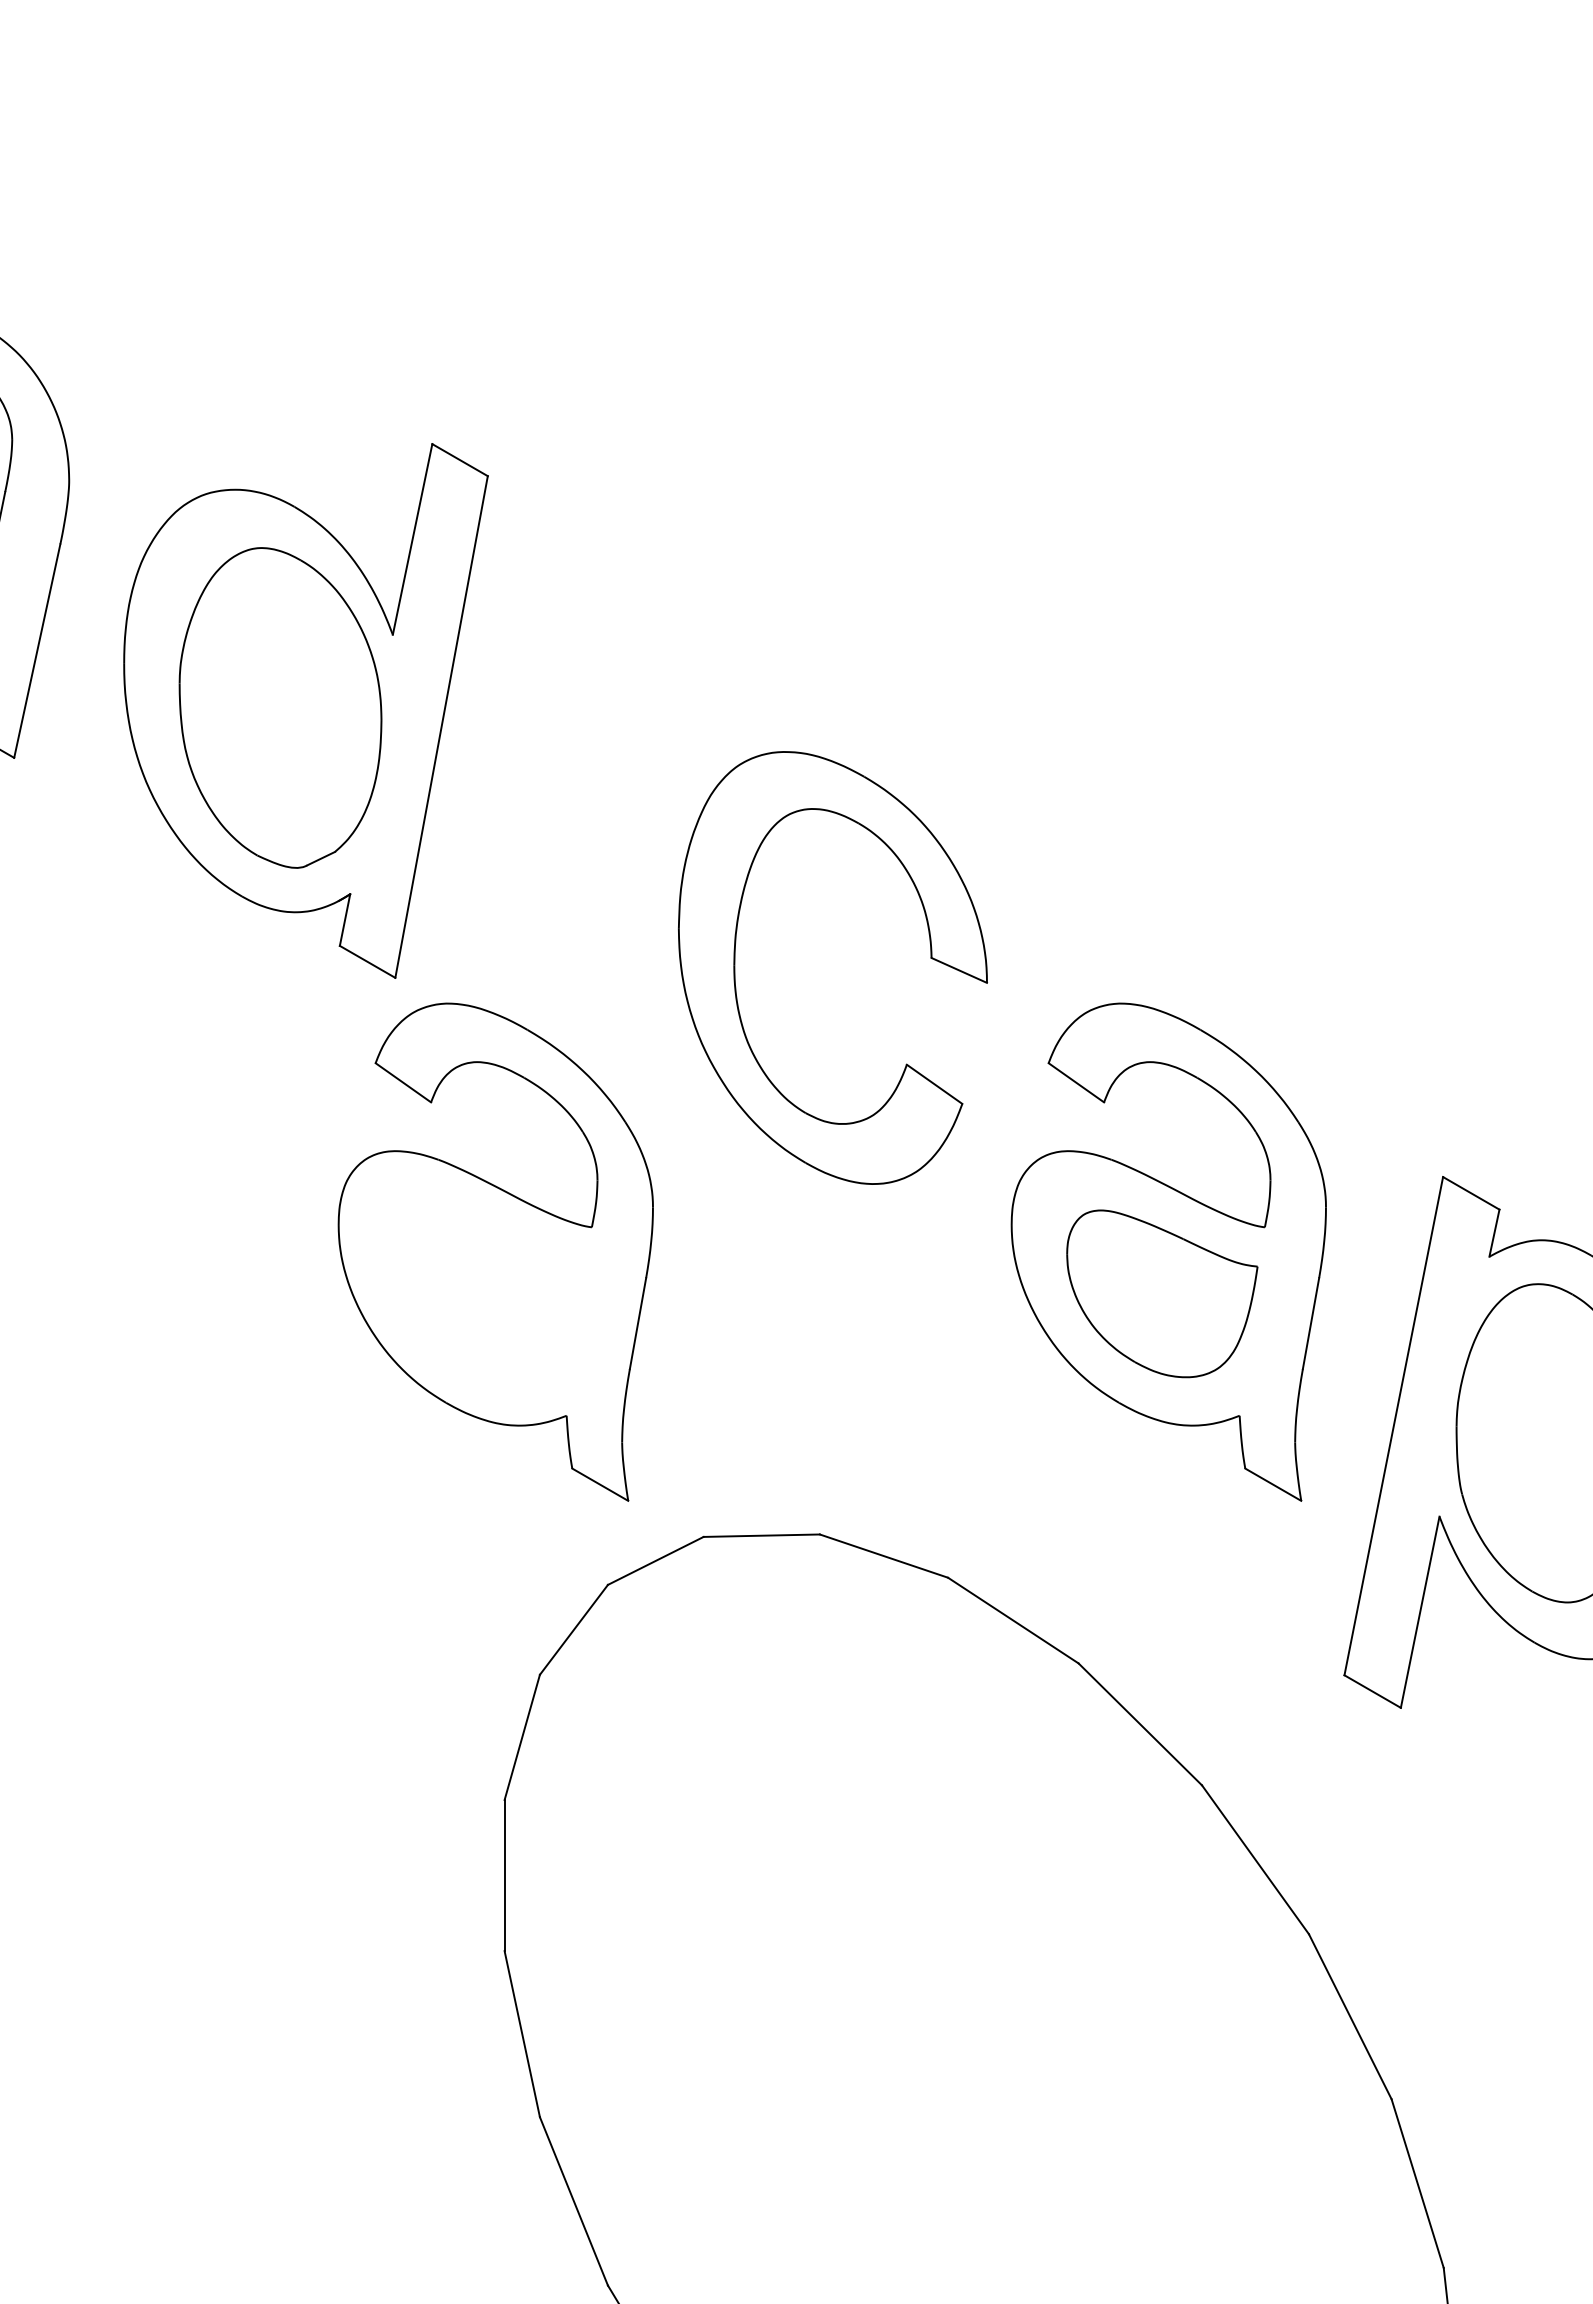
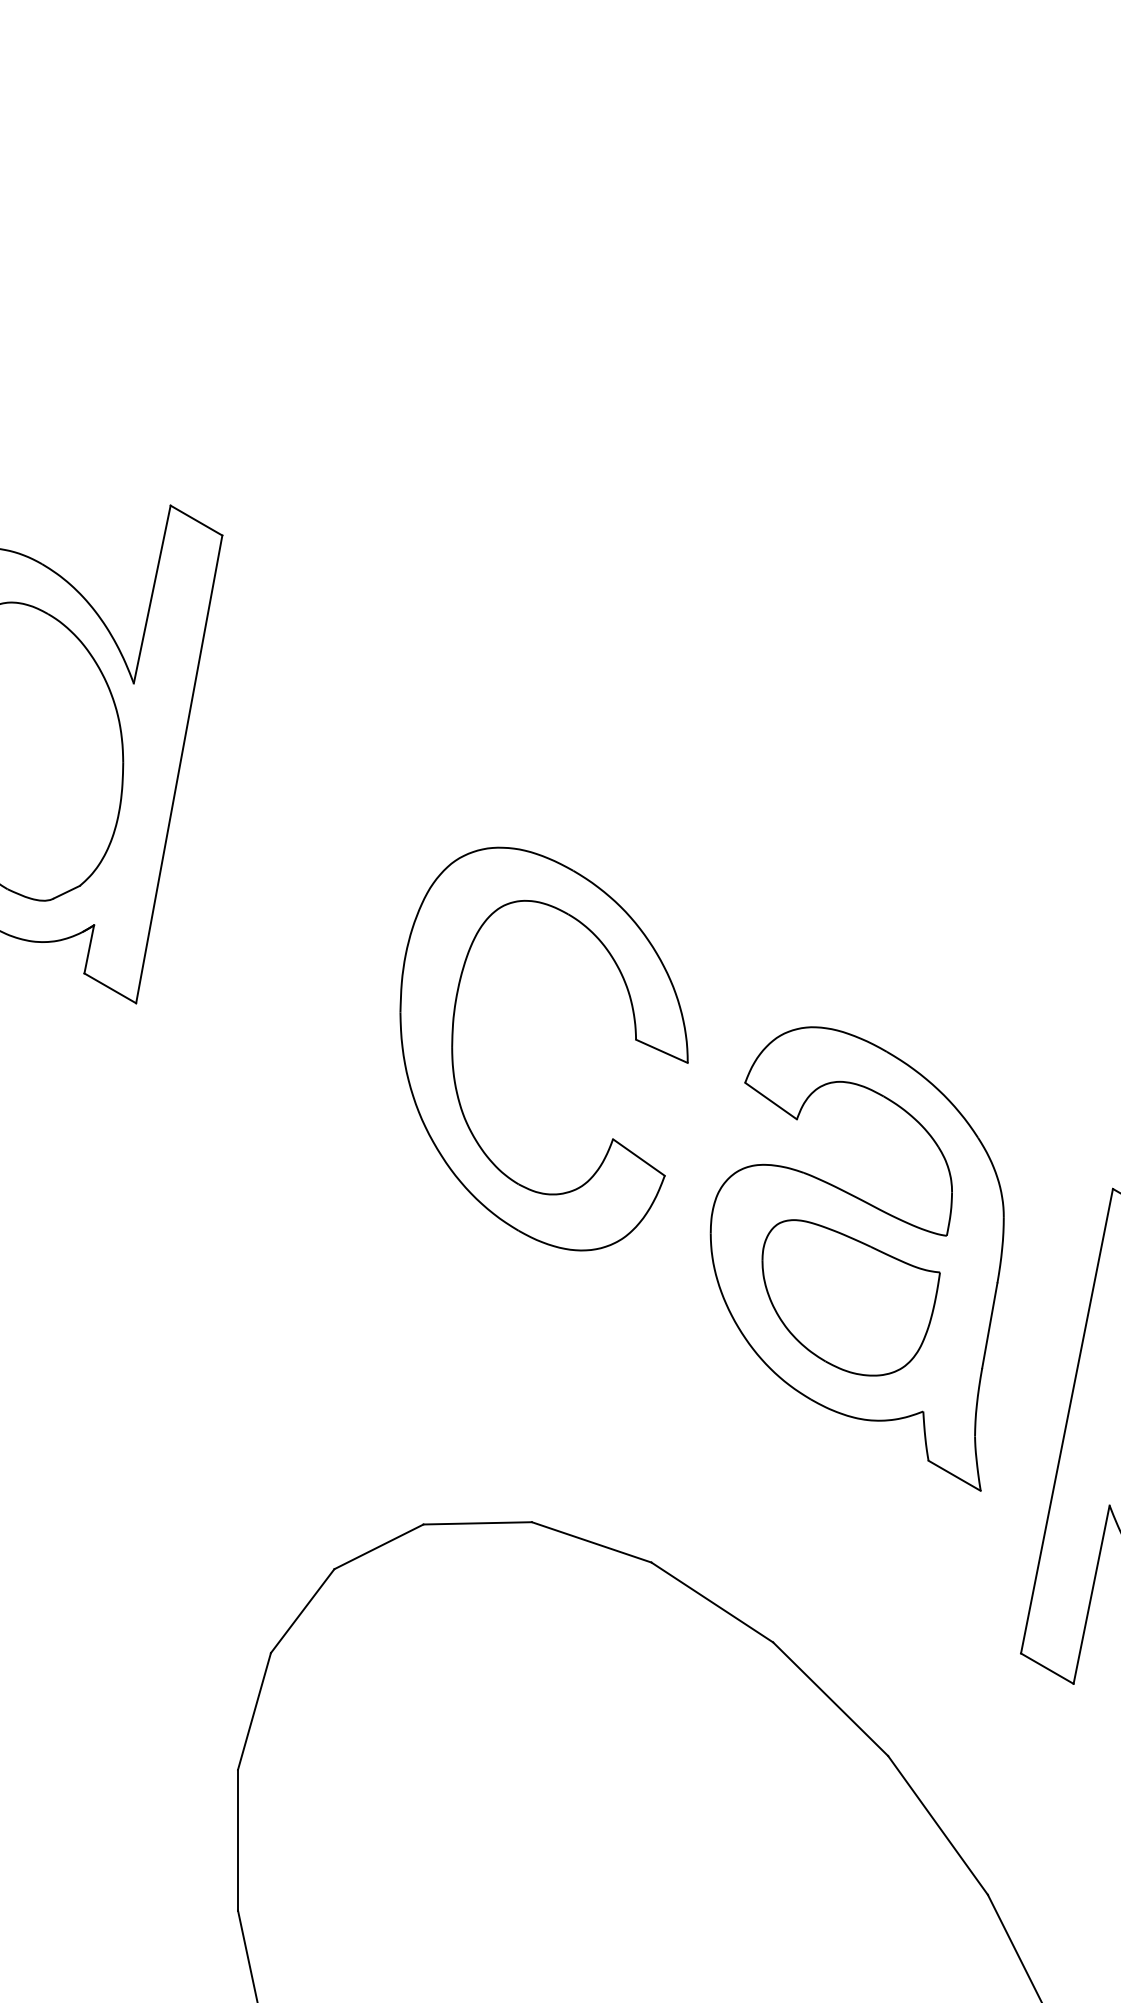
part: (735, 967) -> (453, 1048), moved
part: (495, 1251) -> (229, 1258), removed

